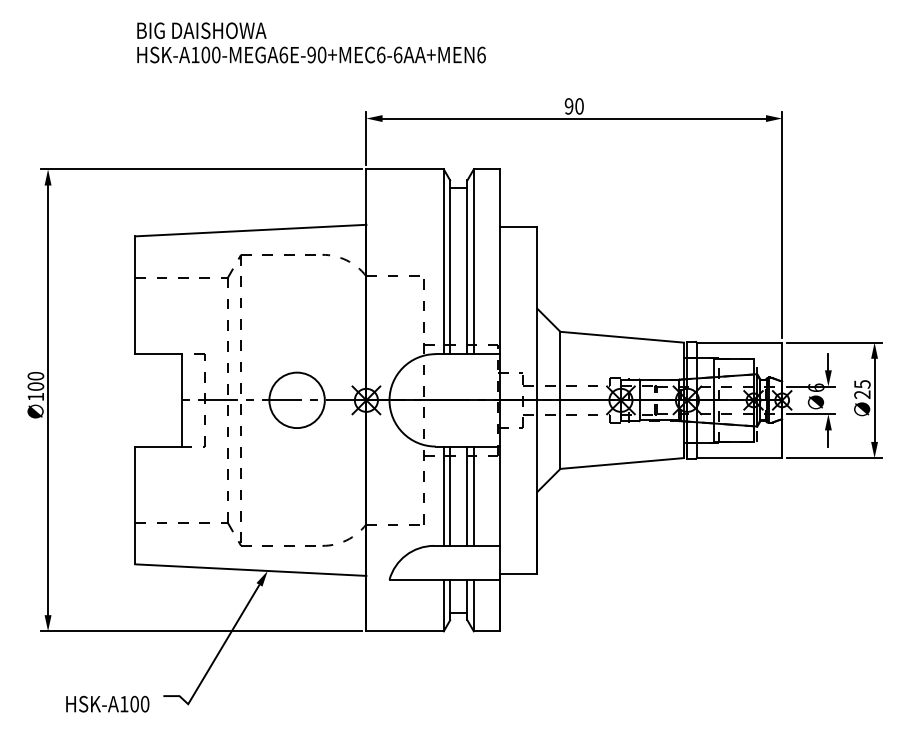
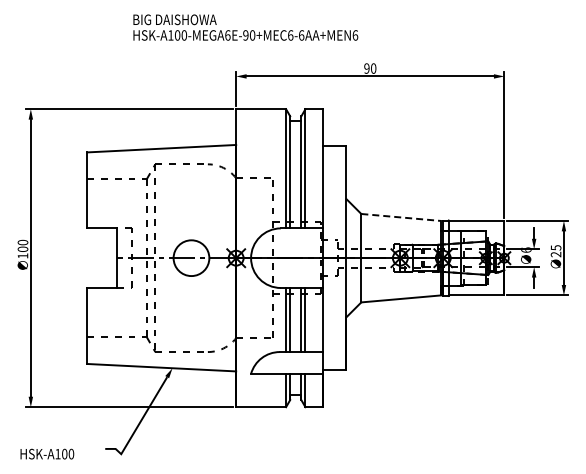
text: (311, 42) -> (245, 27), moved
line: (622, 337) -> (401, 217), solid -> dashed
text: (107, 703) -> (47, 453), moved

